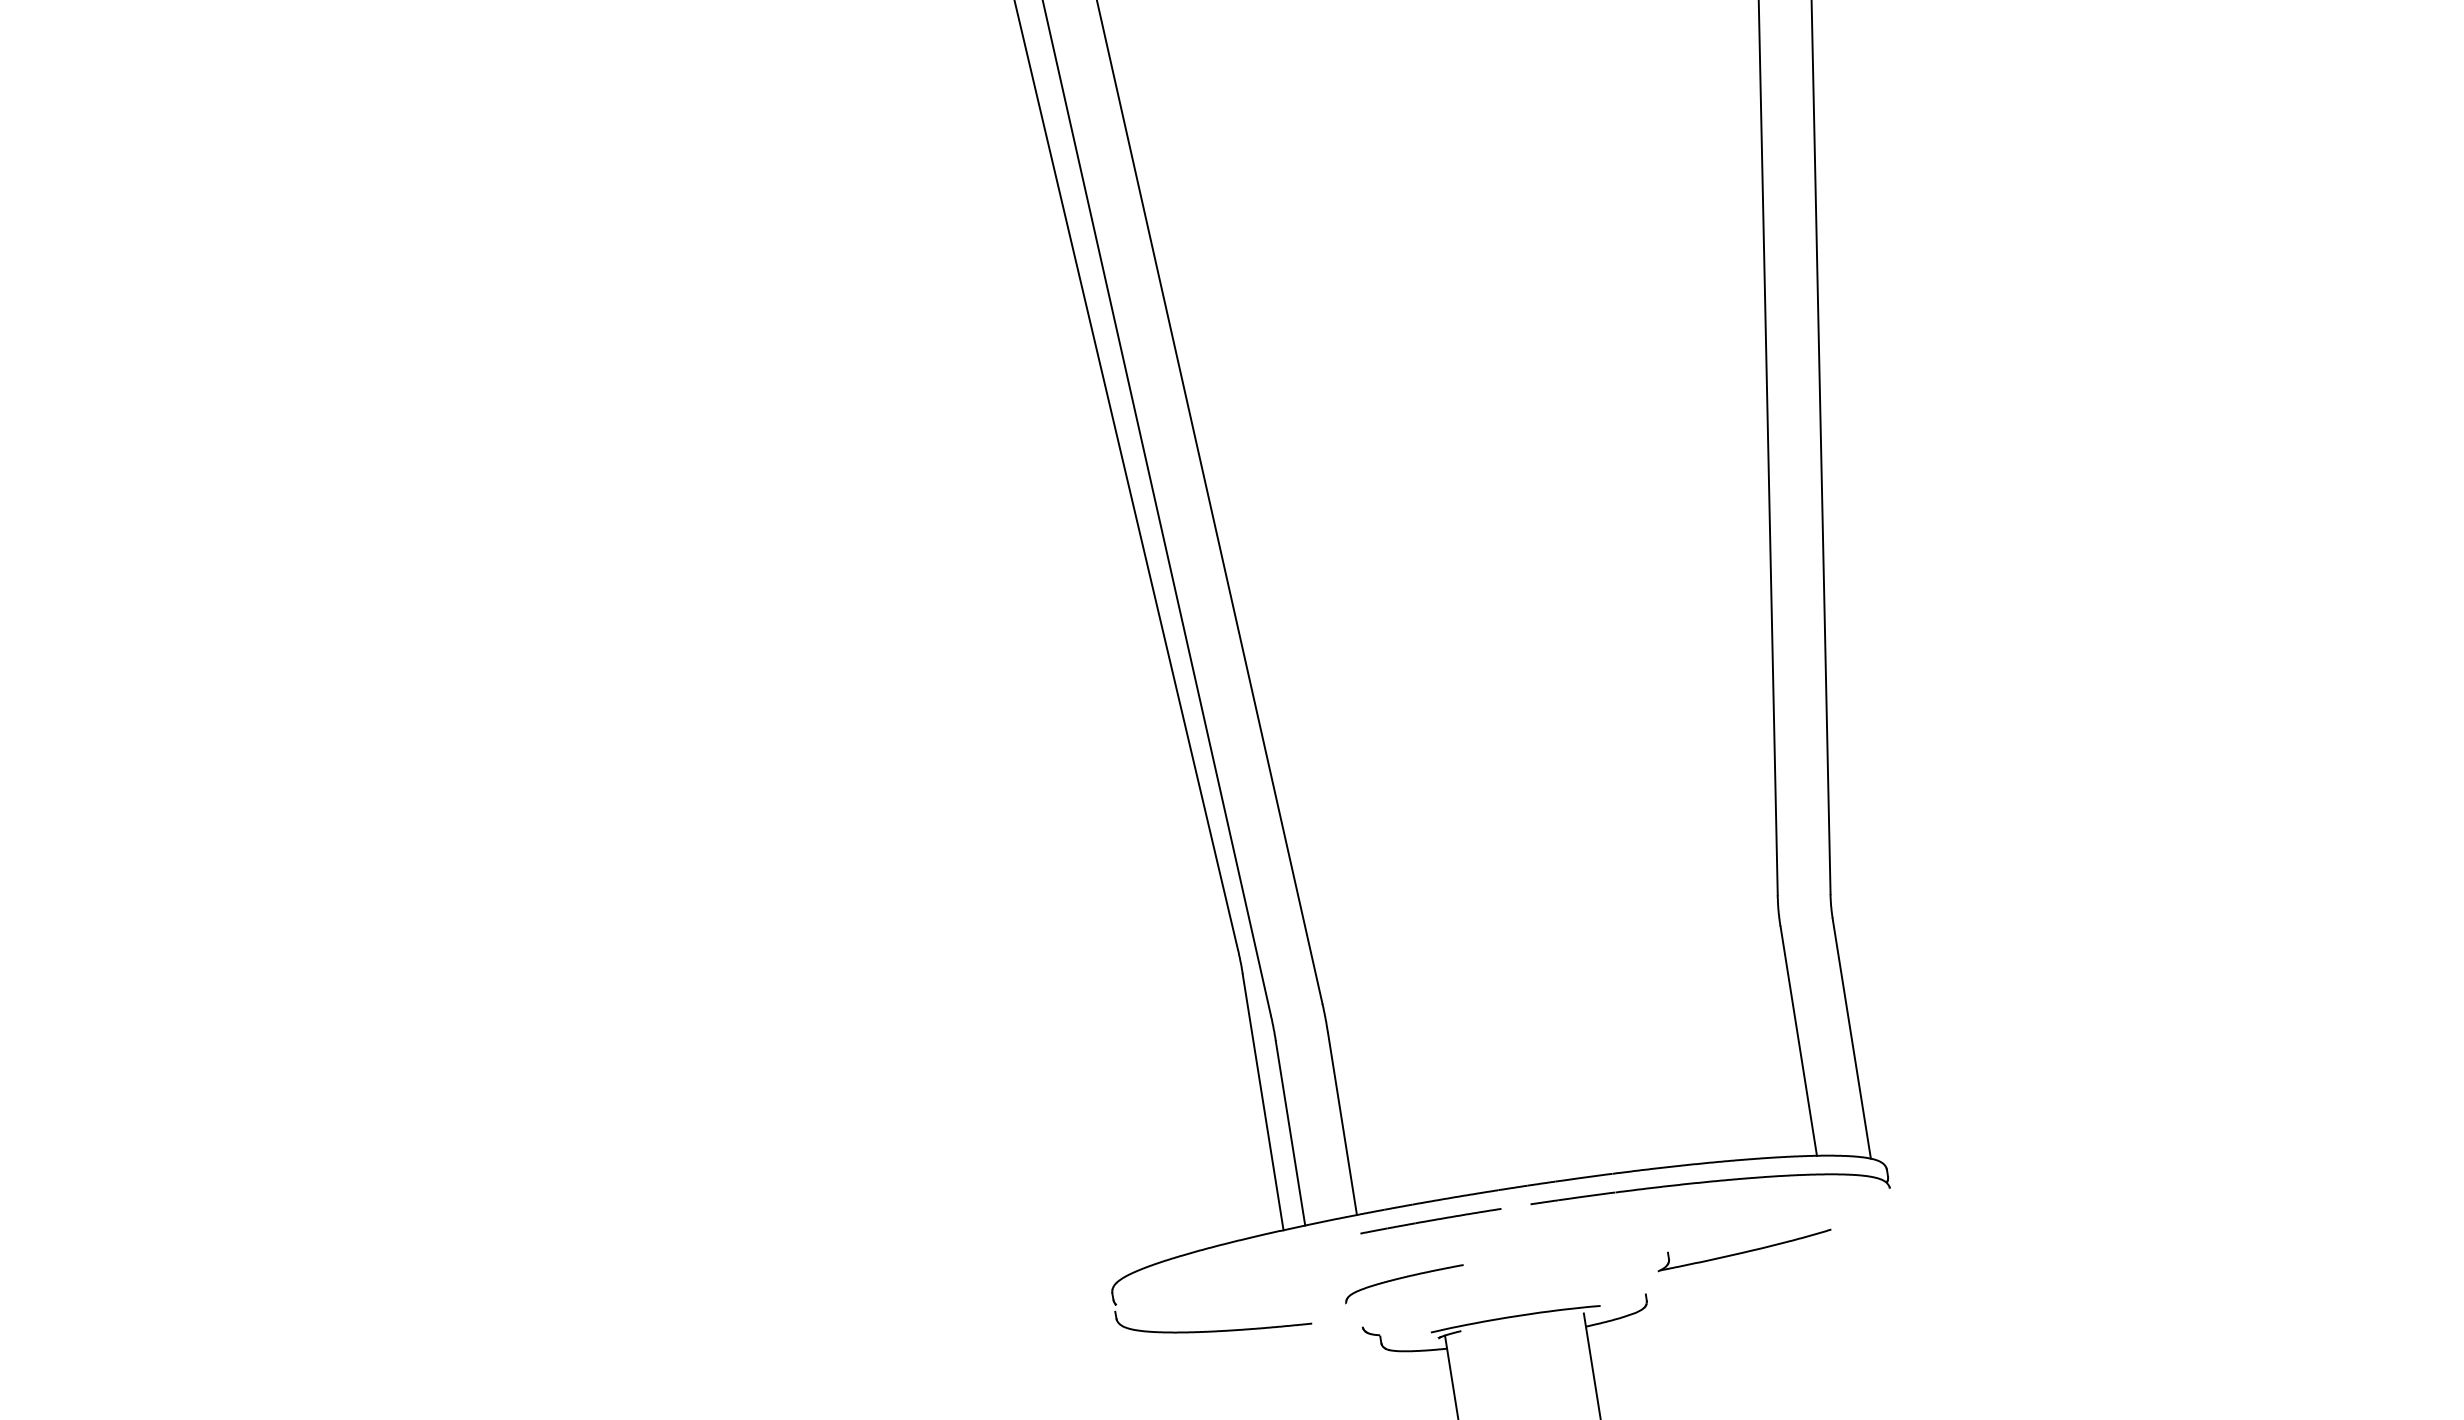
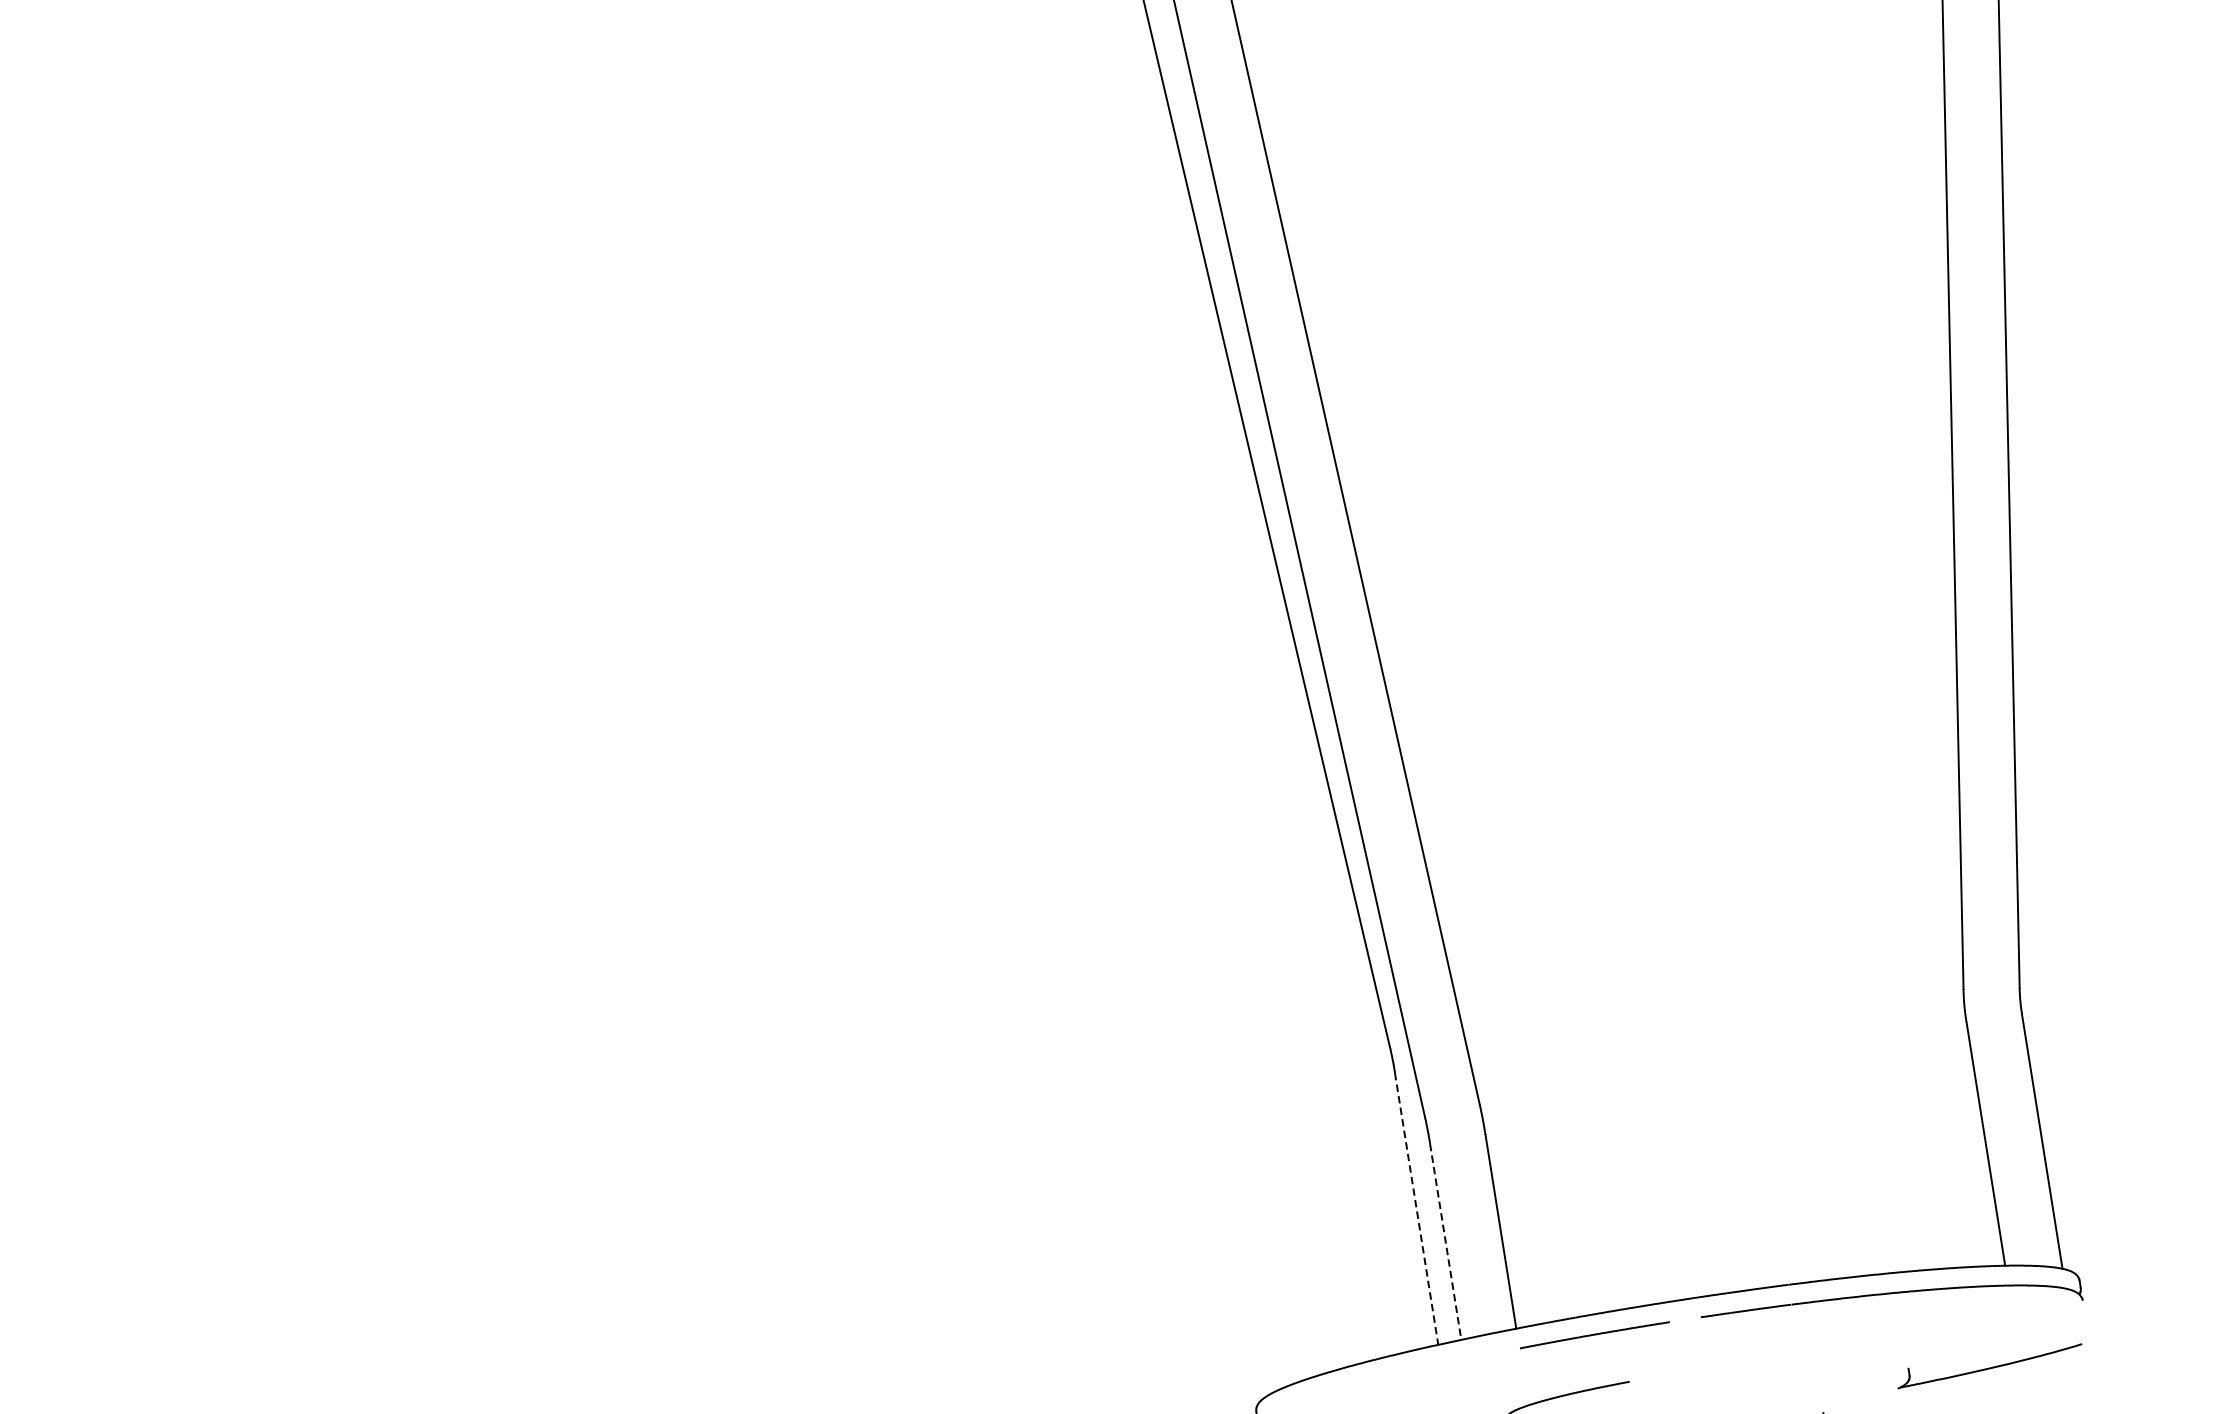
line: (1263, 1102) -> (1416, 1209), solid -> dashed
line: (1290, 1133) -> (1445, 1242), solid -> dashed
part: (1744, 1250) -> (1989, 1366), moved

